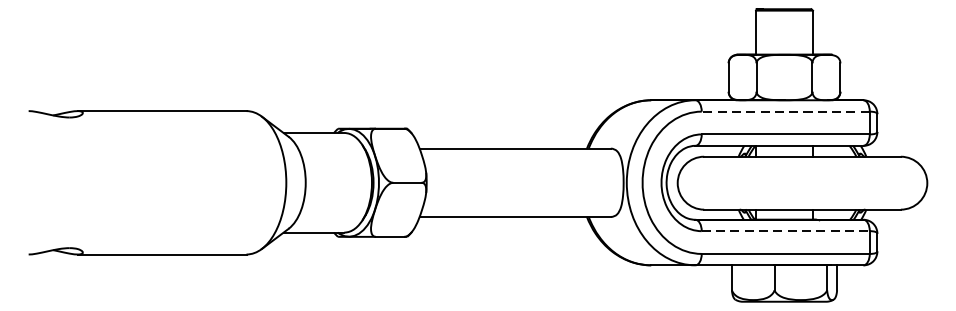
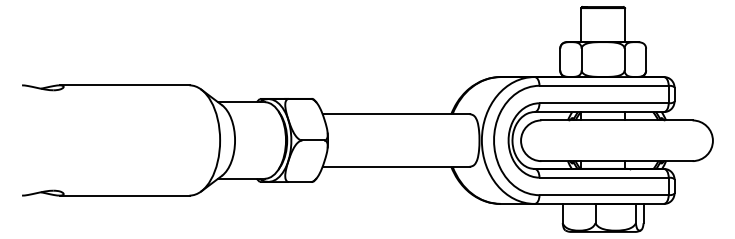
line: (786, 111) -> (604, 85), dashed -> solid
line: (786, 230) -> (604, 177), dashed -> solid

